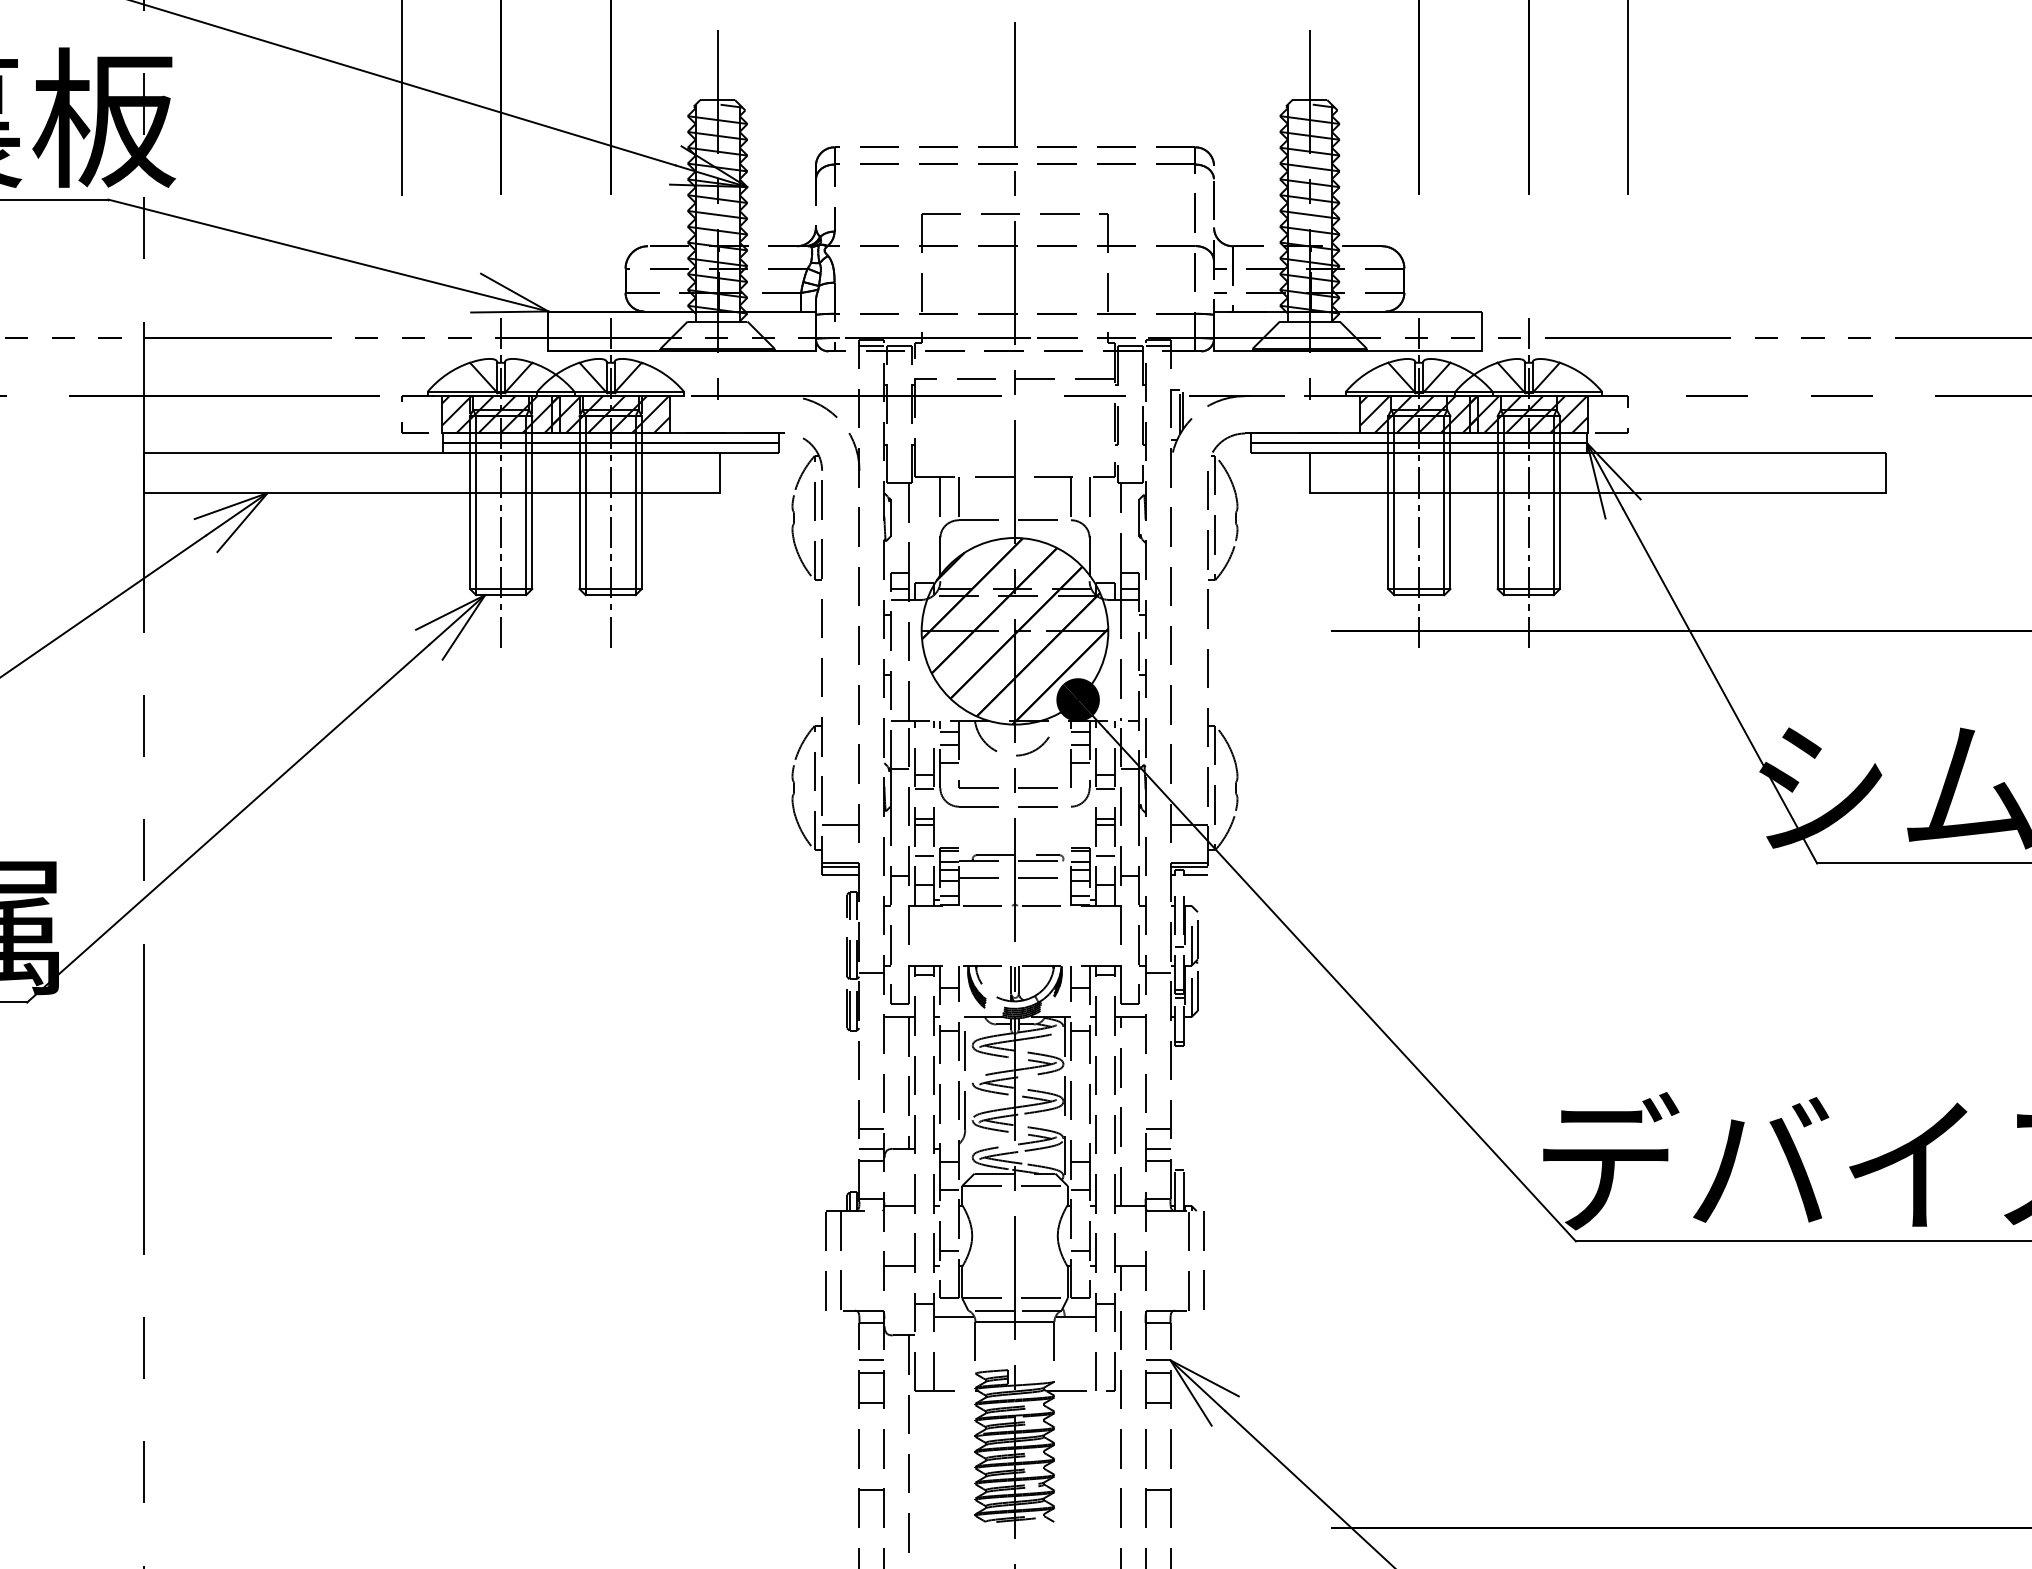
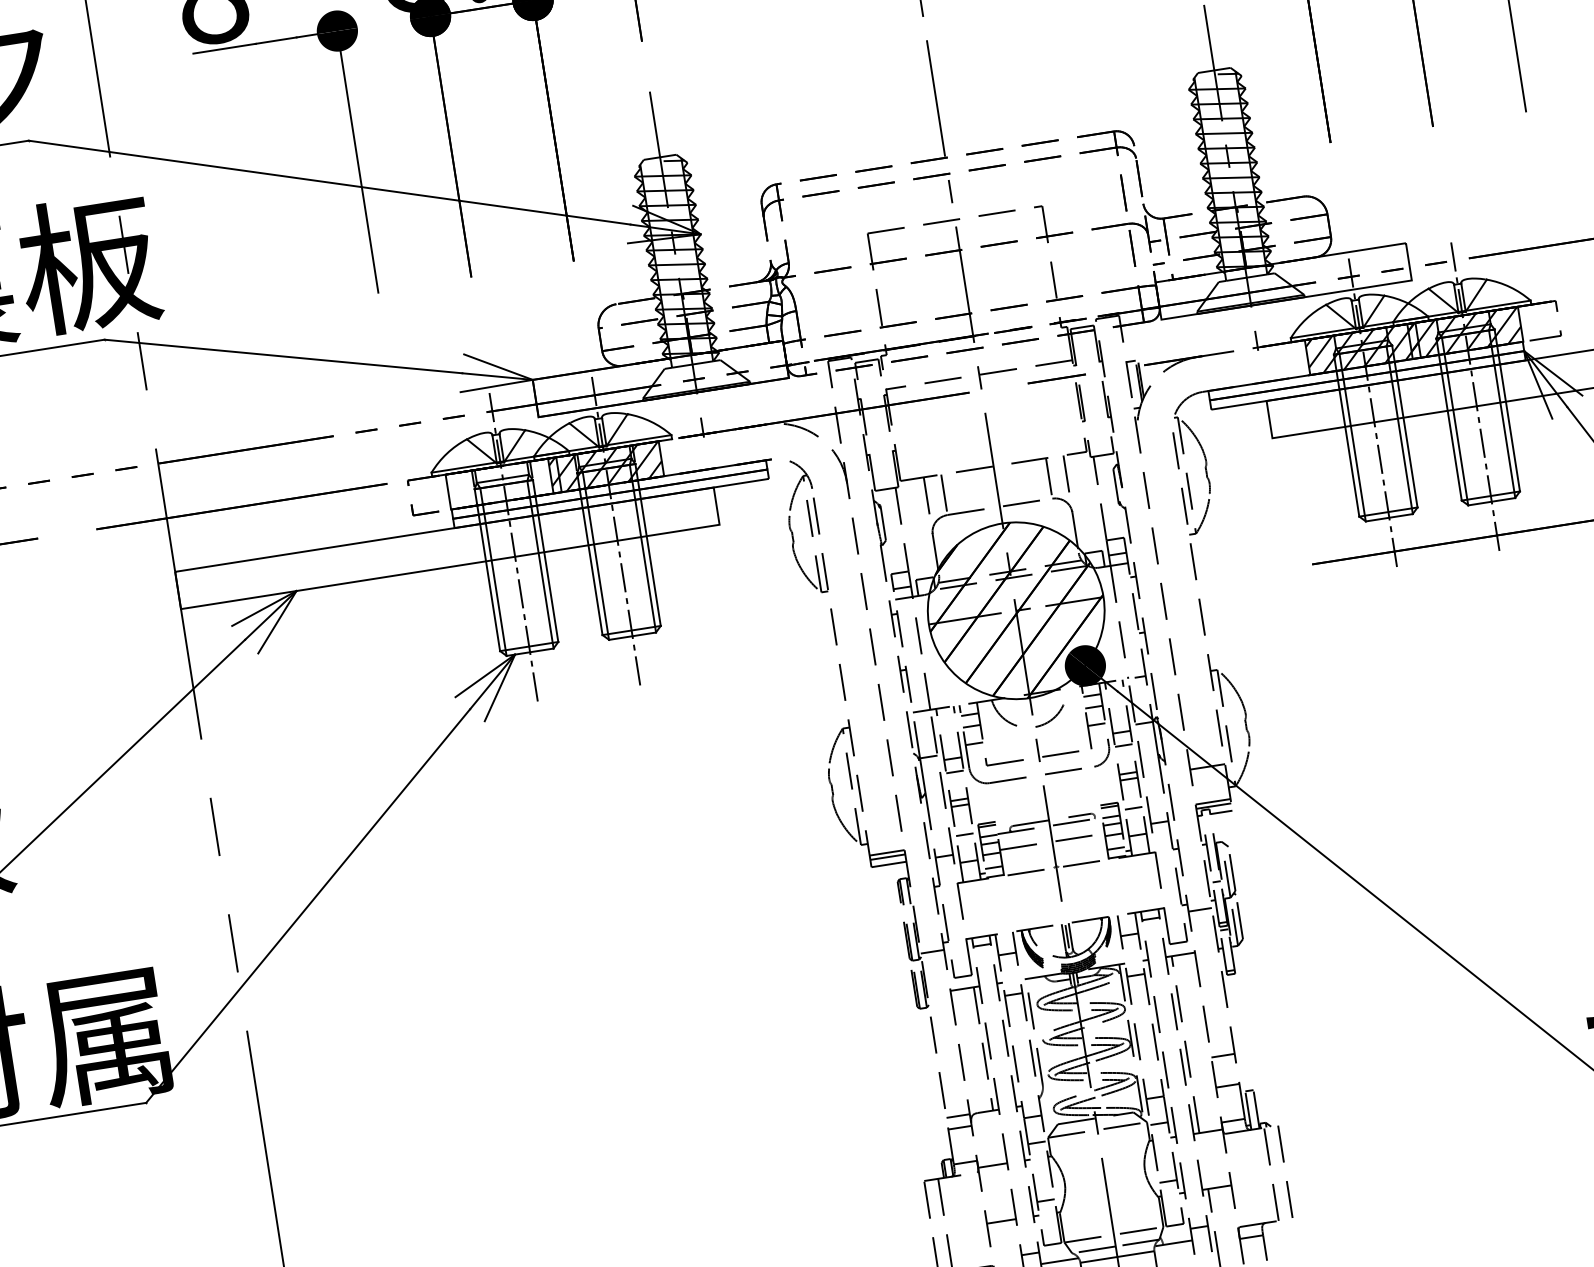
line: (871, 346) -> (840, 365), removed
line: (1157, 346) -> (1107, 323), removed
hatch: (501, 414) -> (503, 483), removed
line: (840, 825) -> (881, 818), removed
line: (871, 1129) -> (954, 1098), removed
line: (1157, 1148) -> (1225, 1073), removed

